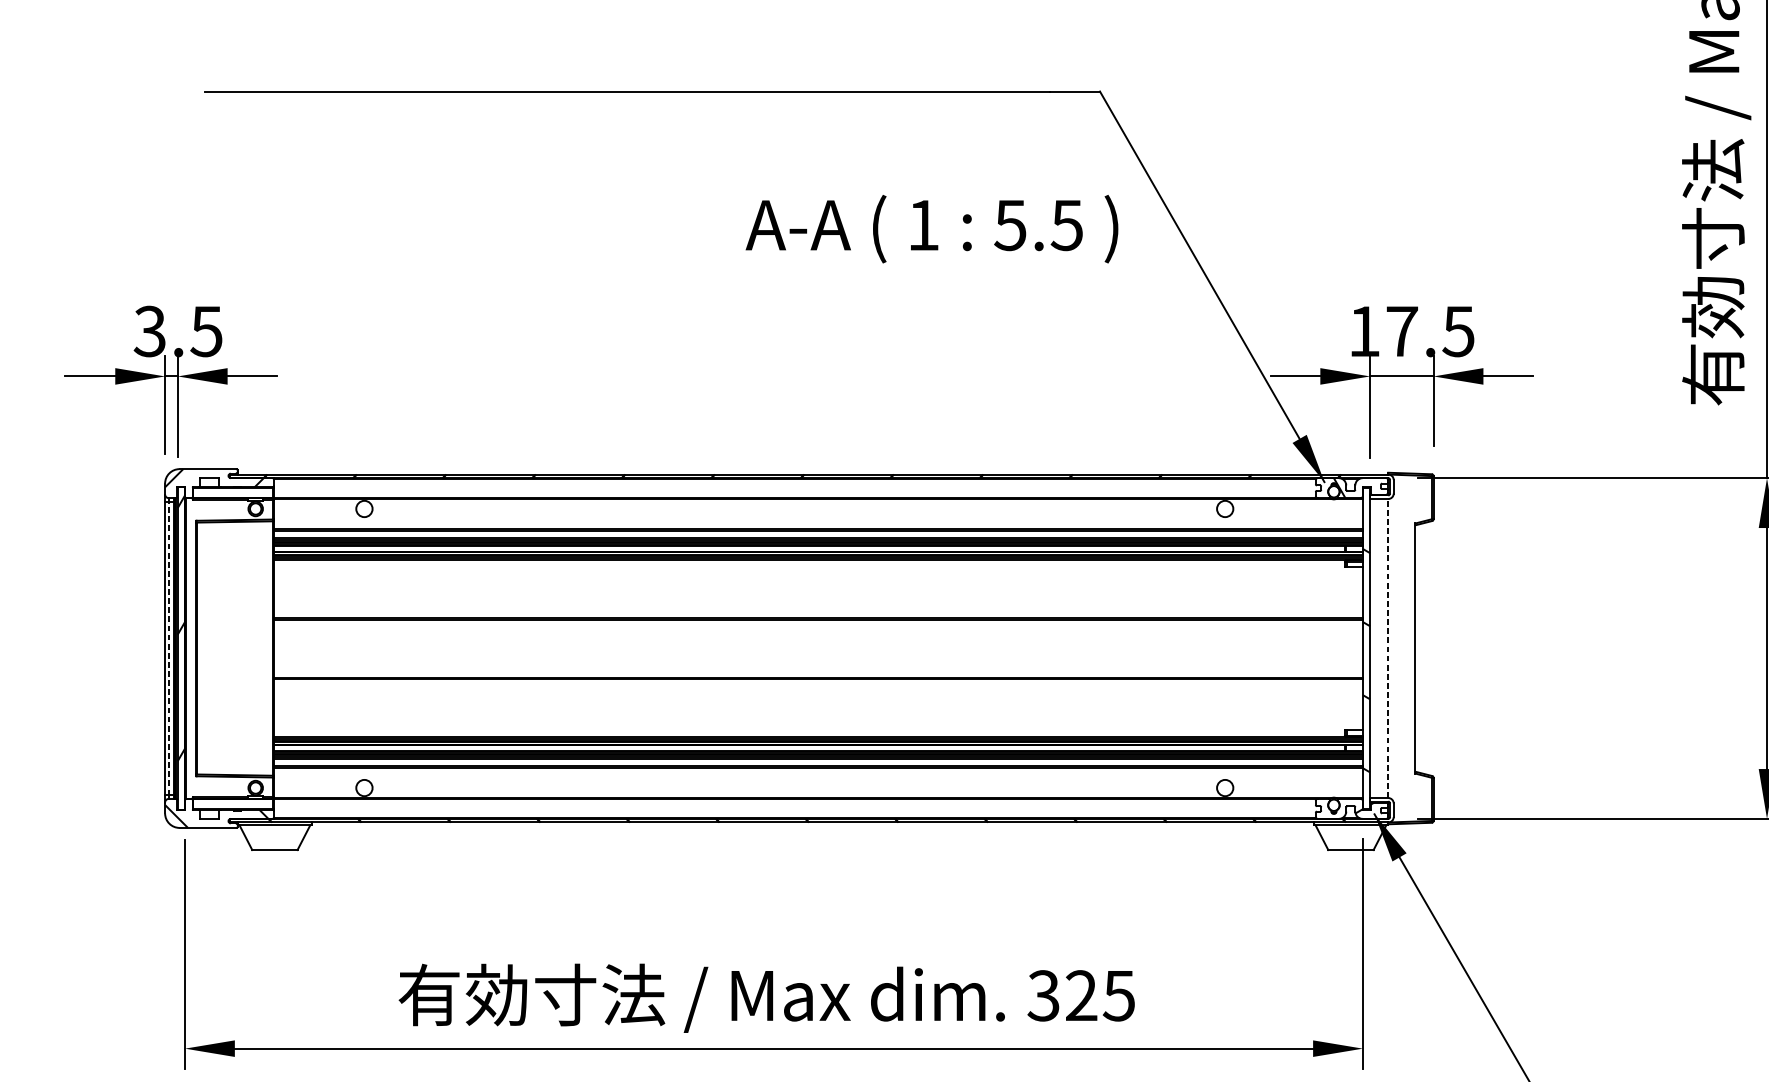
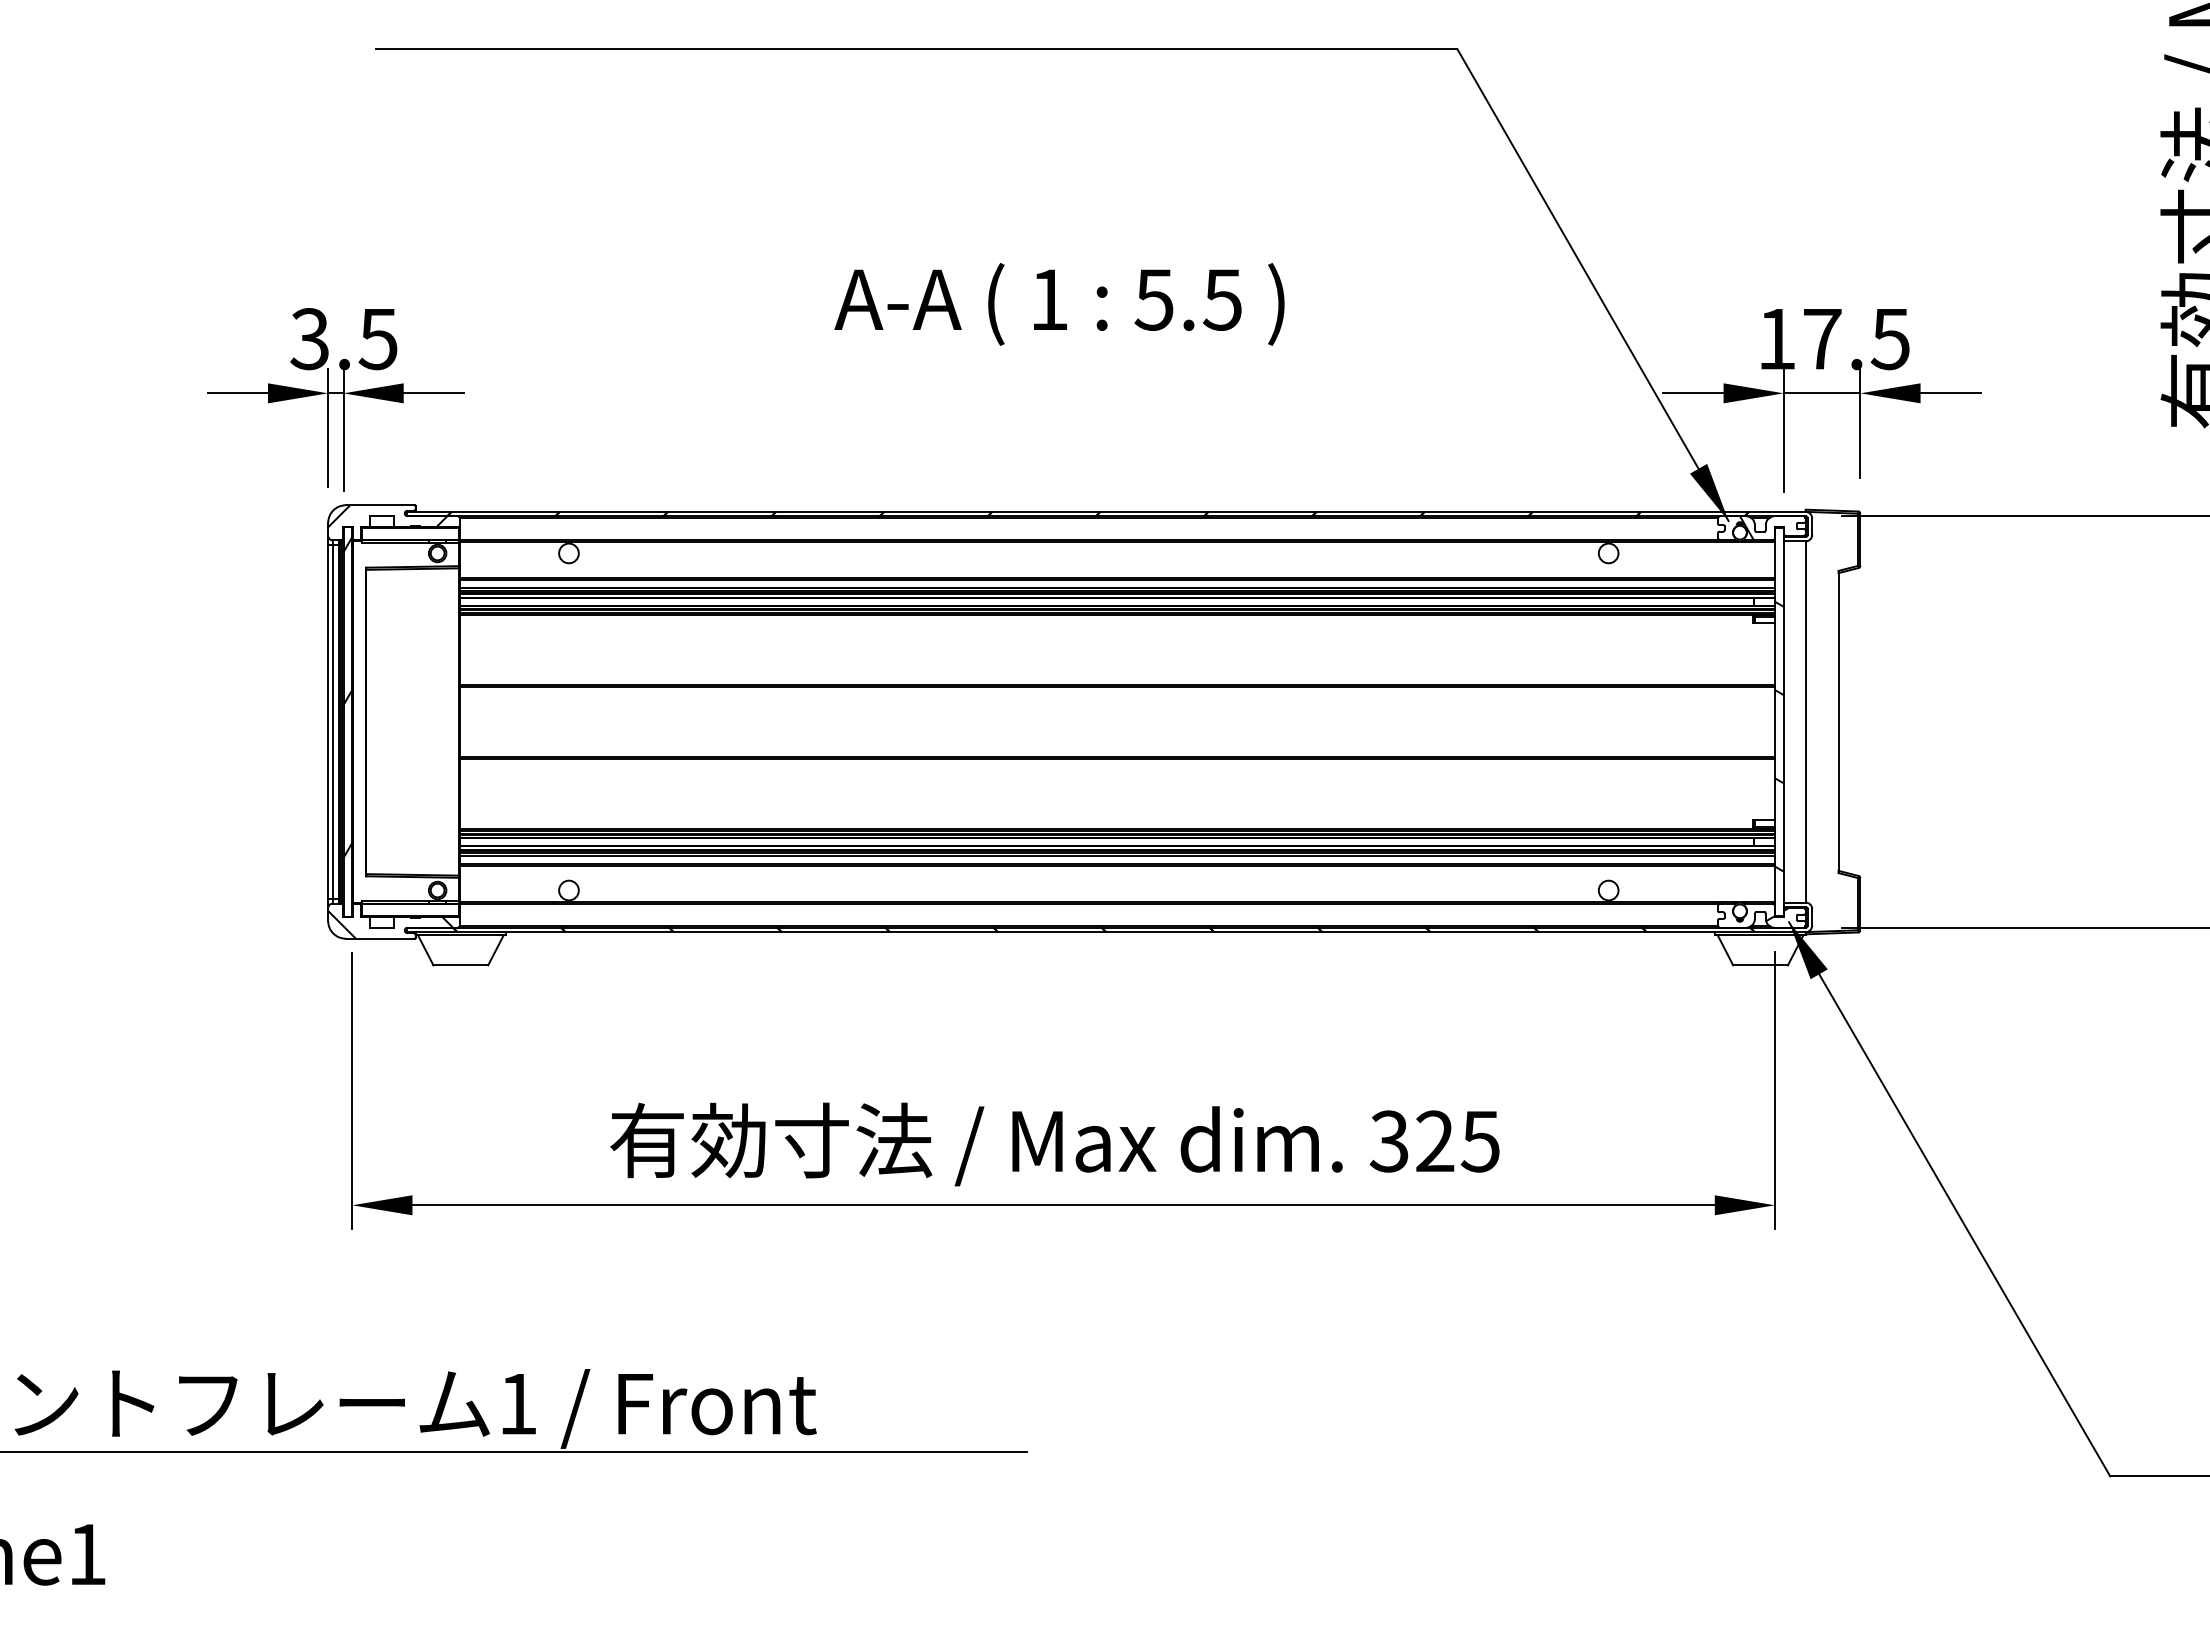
text: (931, 229) -> (1059, 304), moved
line: (168, 648) -> (332, 721), dashed -> solid
line: (1388, 648) -> (1805, 722), dashed -> solid

